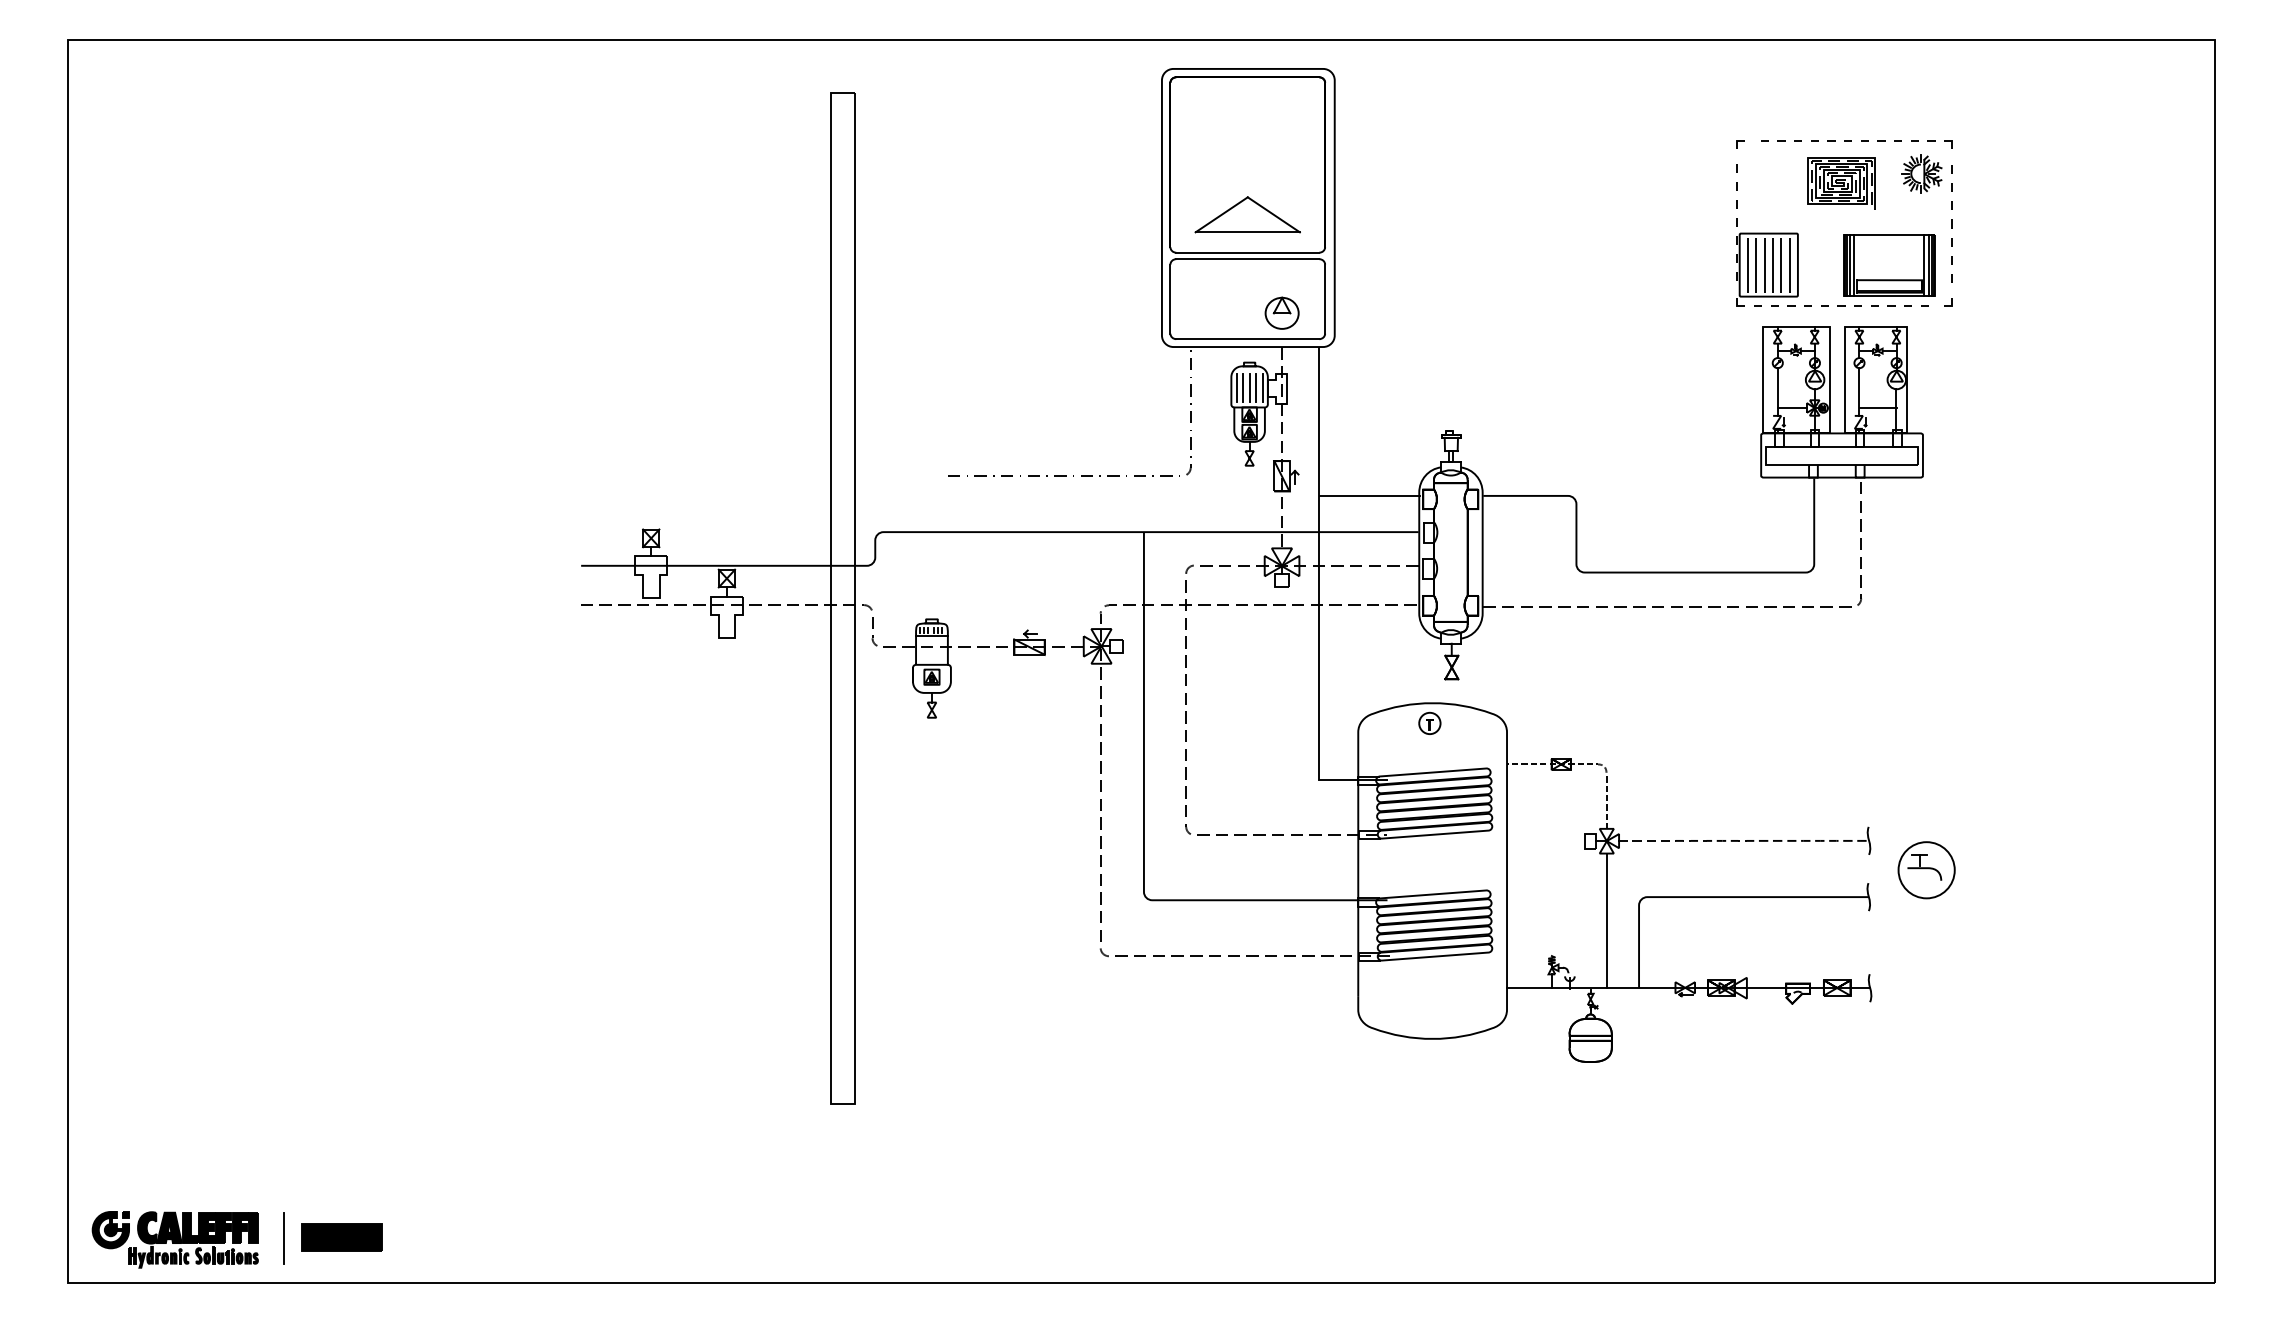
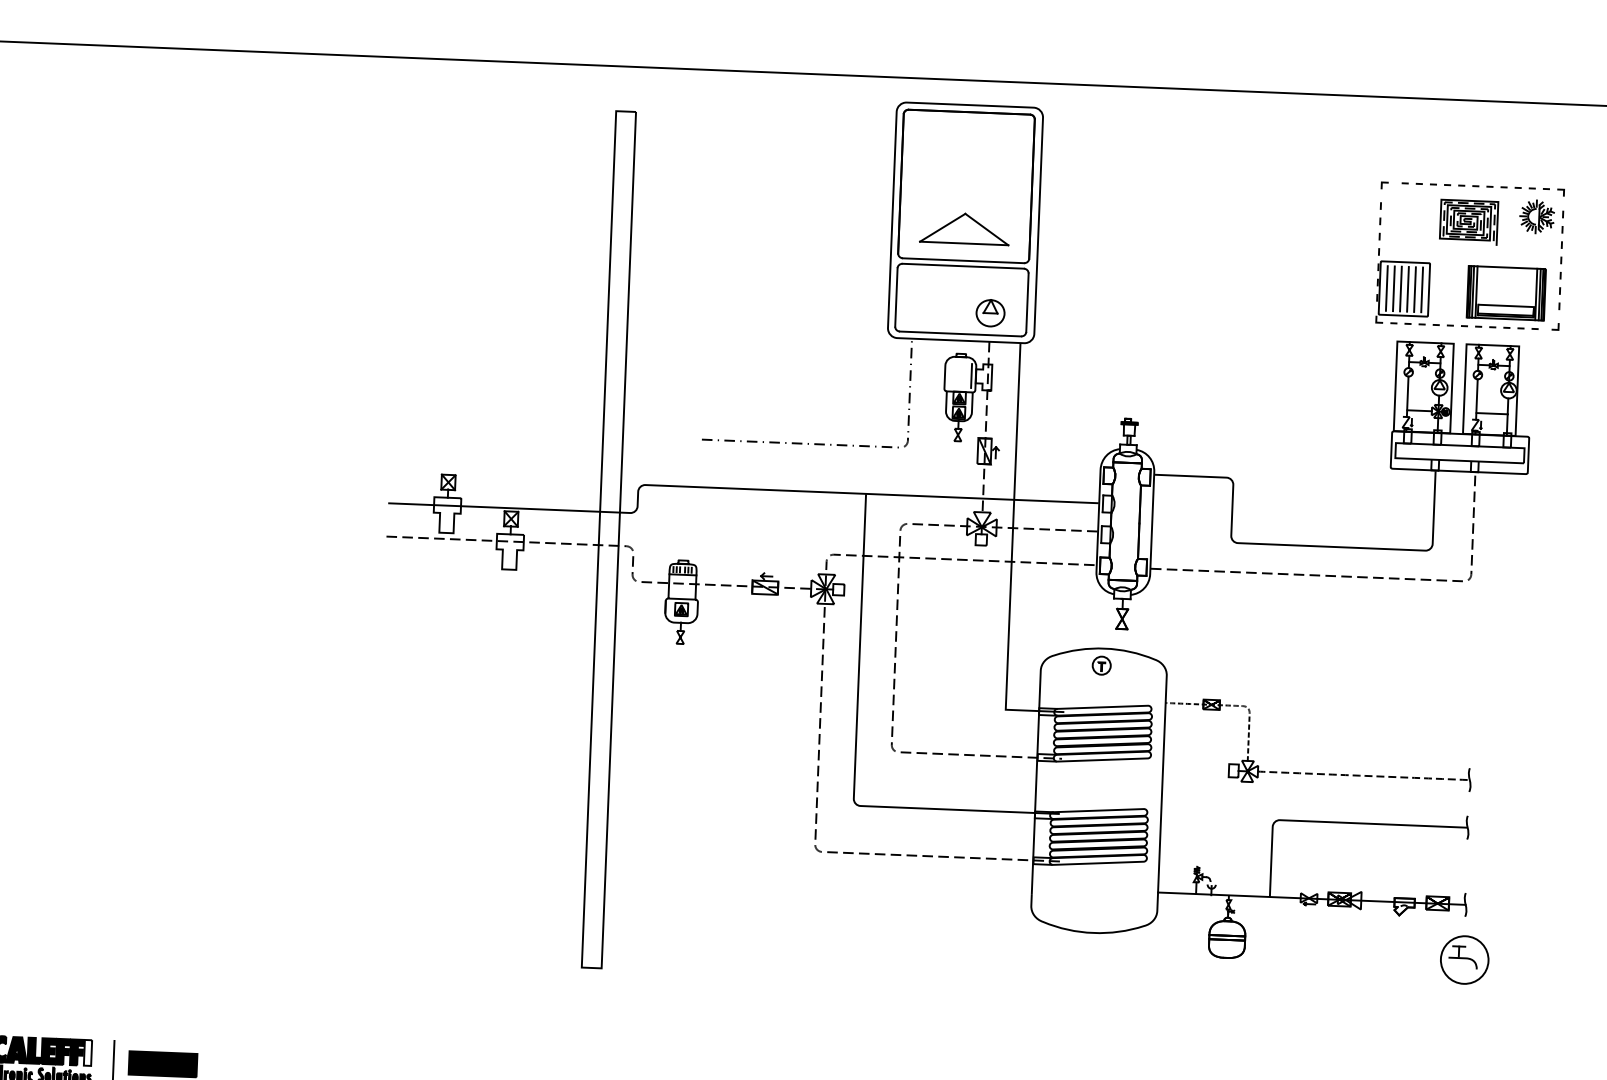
line: (1236, 387) -> (949, 374), removed
line: (1243, 387) -> (955, 374), removed
line: (1249, 387) -> (960, 374), removed
line: (1256, 388) -> (966, 376), removed
line: (1369, 495) -> (1058, 470), removed
part: (1926, 870) -> (1464, 960), moved
line: (1606, 920) -> (1244, 838), removed
fill: (253, 1227) -> (88, 1052), removed

